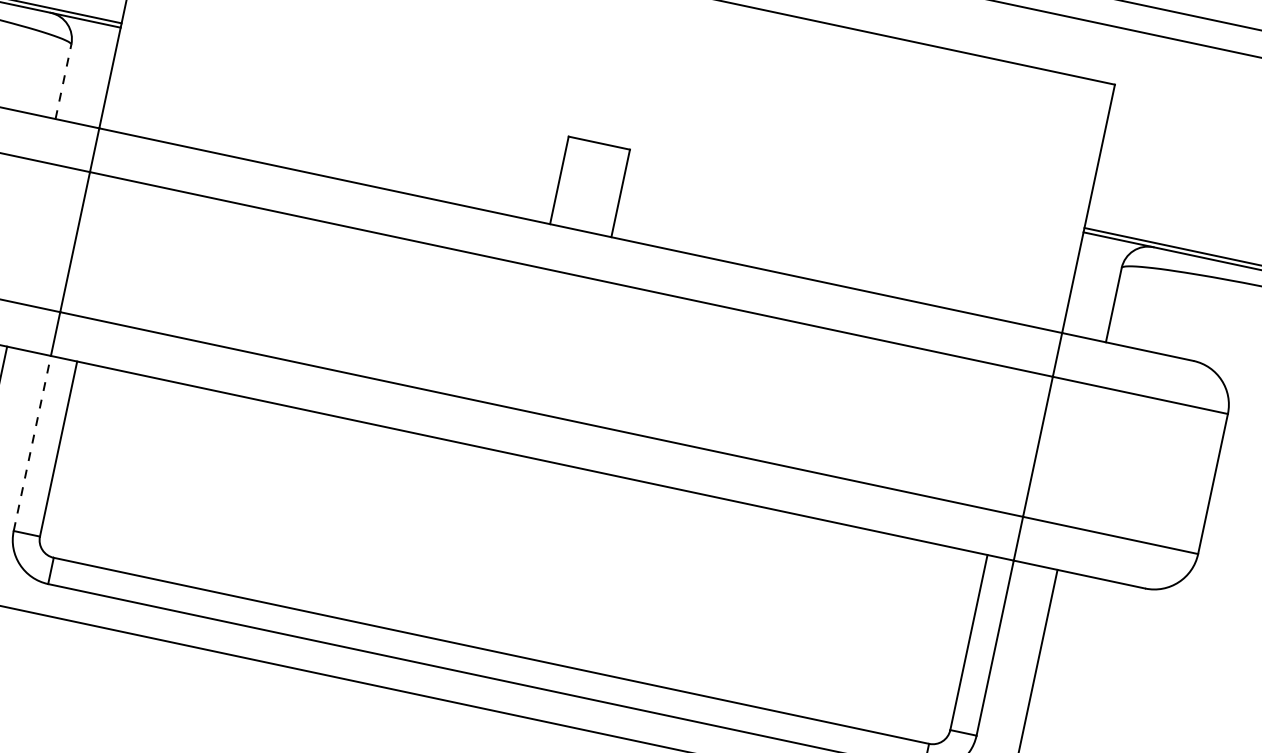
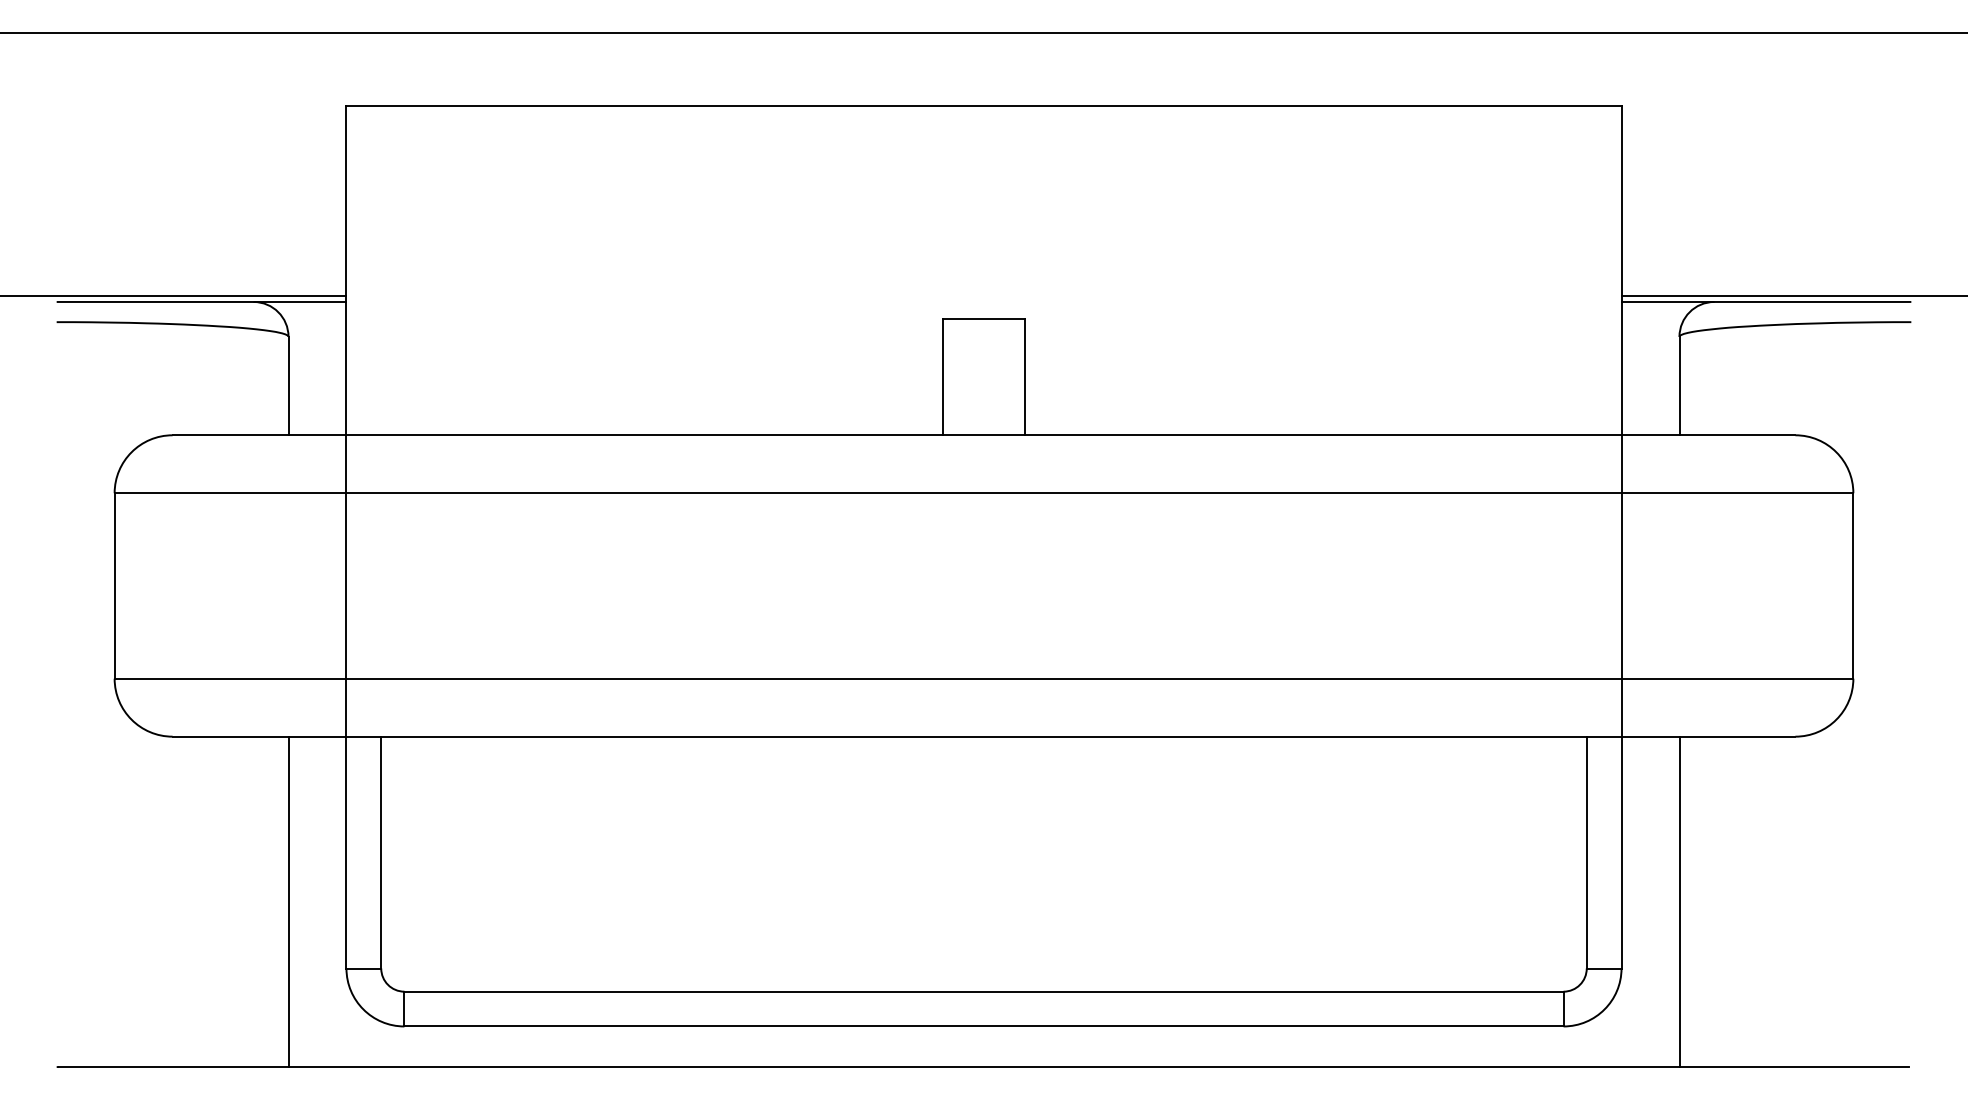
line: (63, 81) -> (288, 385), dashed -> solid
line: (32, 443) -> (346, 852), dashed -> solid

